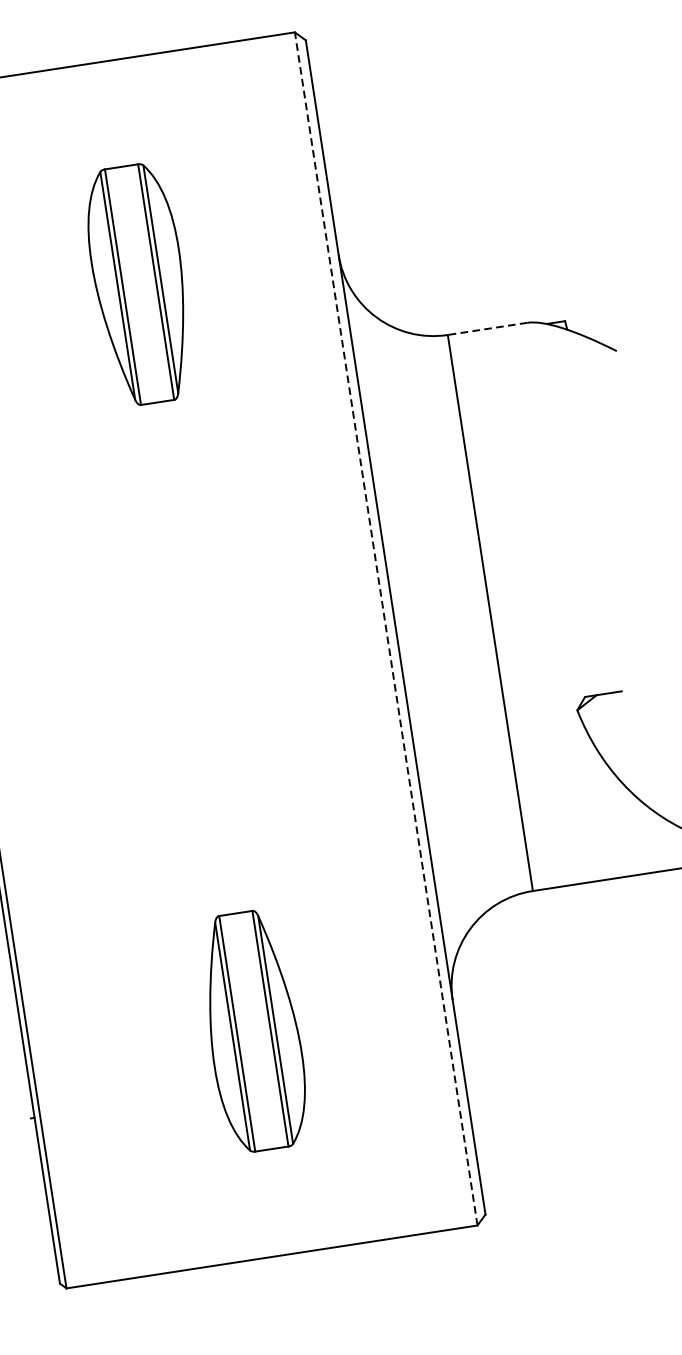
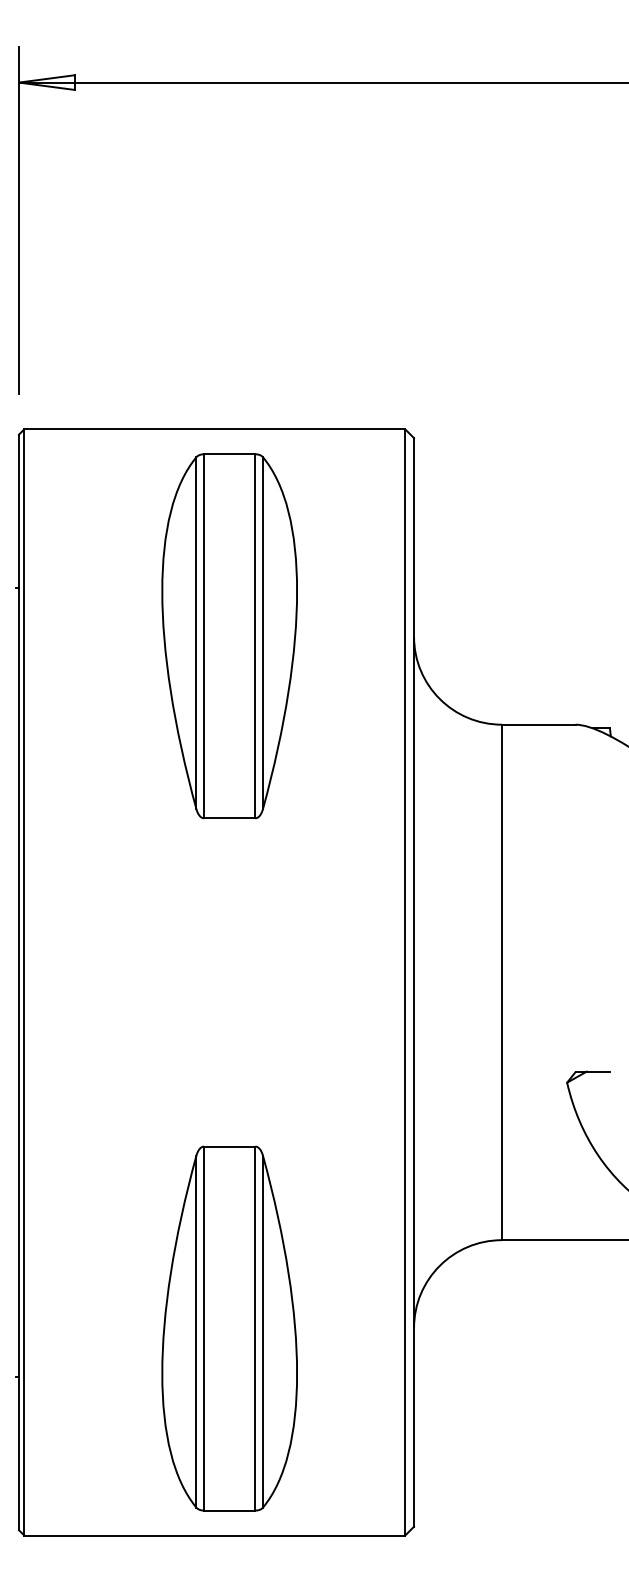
part: (139, 284) -> (229, 636), size x1.67
line: (487, 328) -> (538, 724), dashed -> solid
line: (386, 627) -> (405, 981), dashed -> solid
part: (253, 1031) -> (229, 1328), size x1.67

